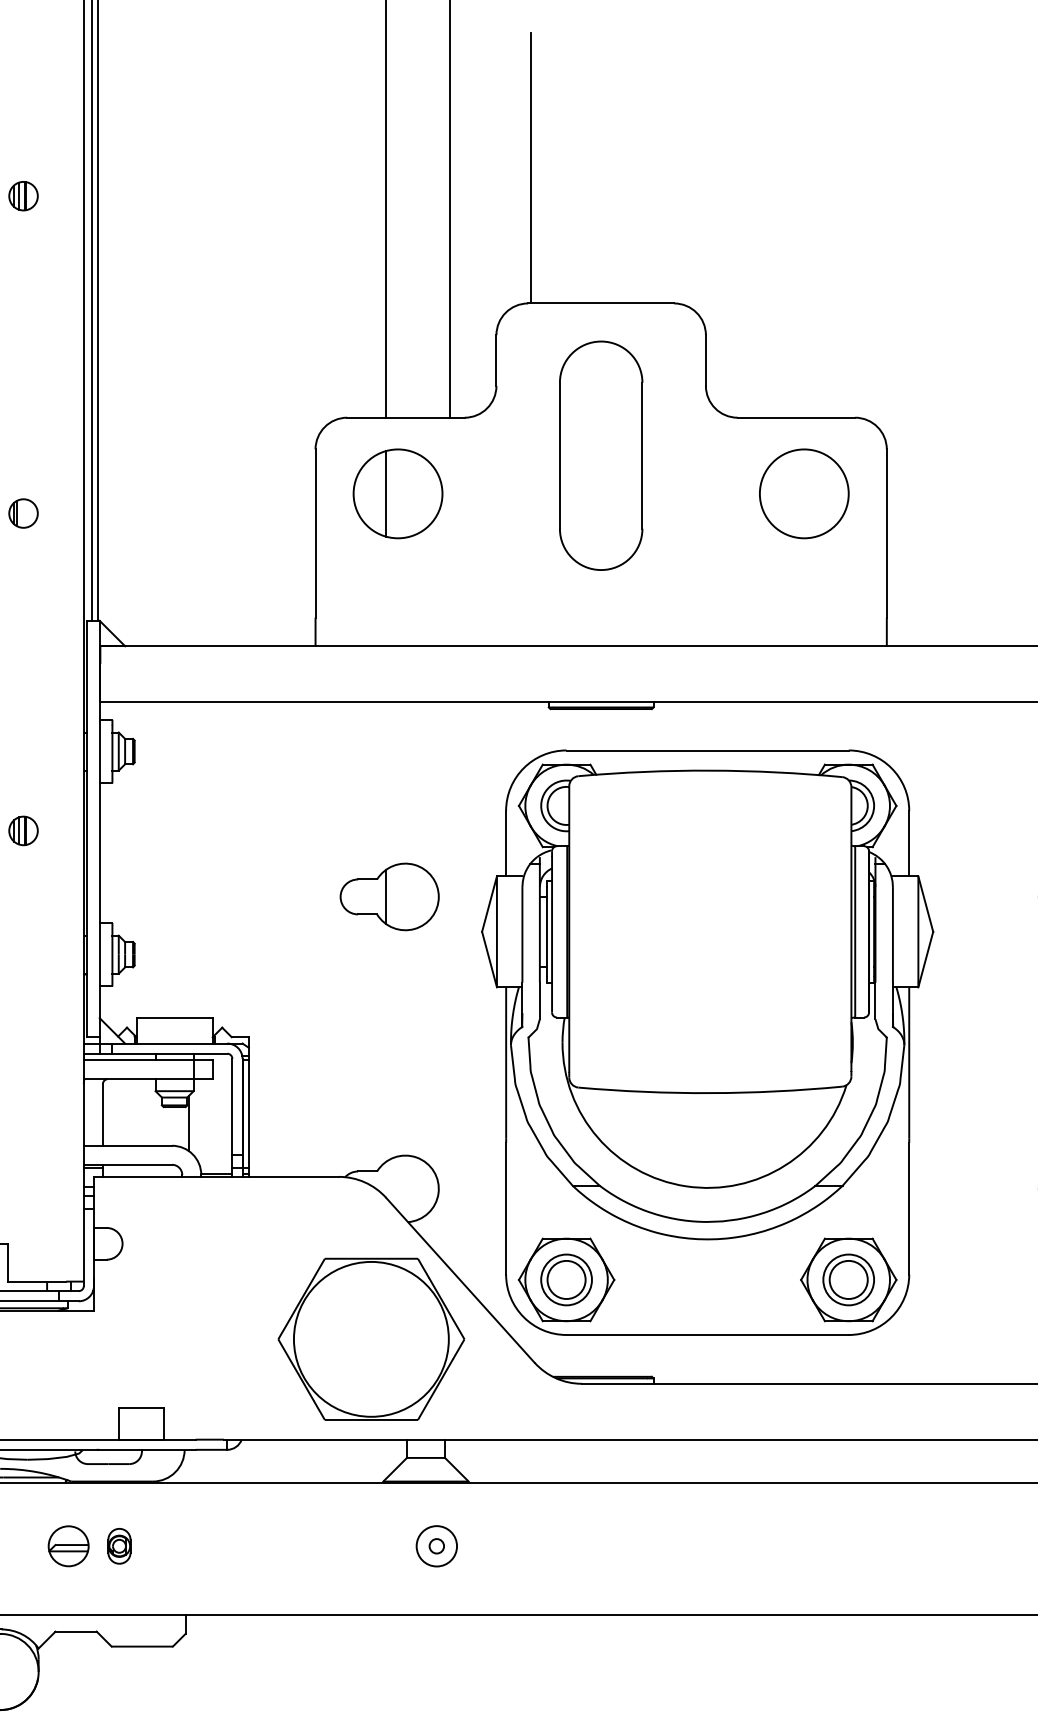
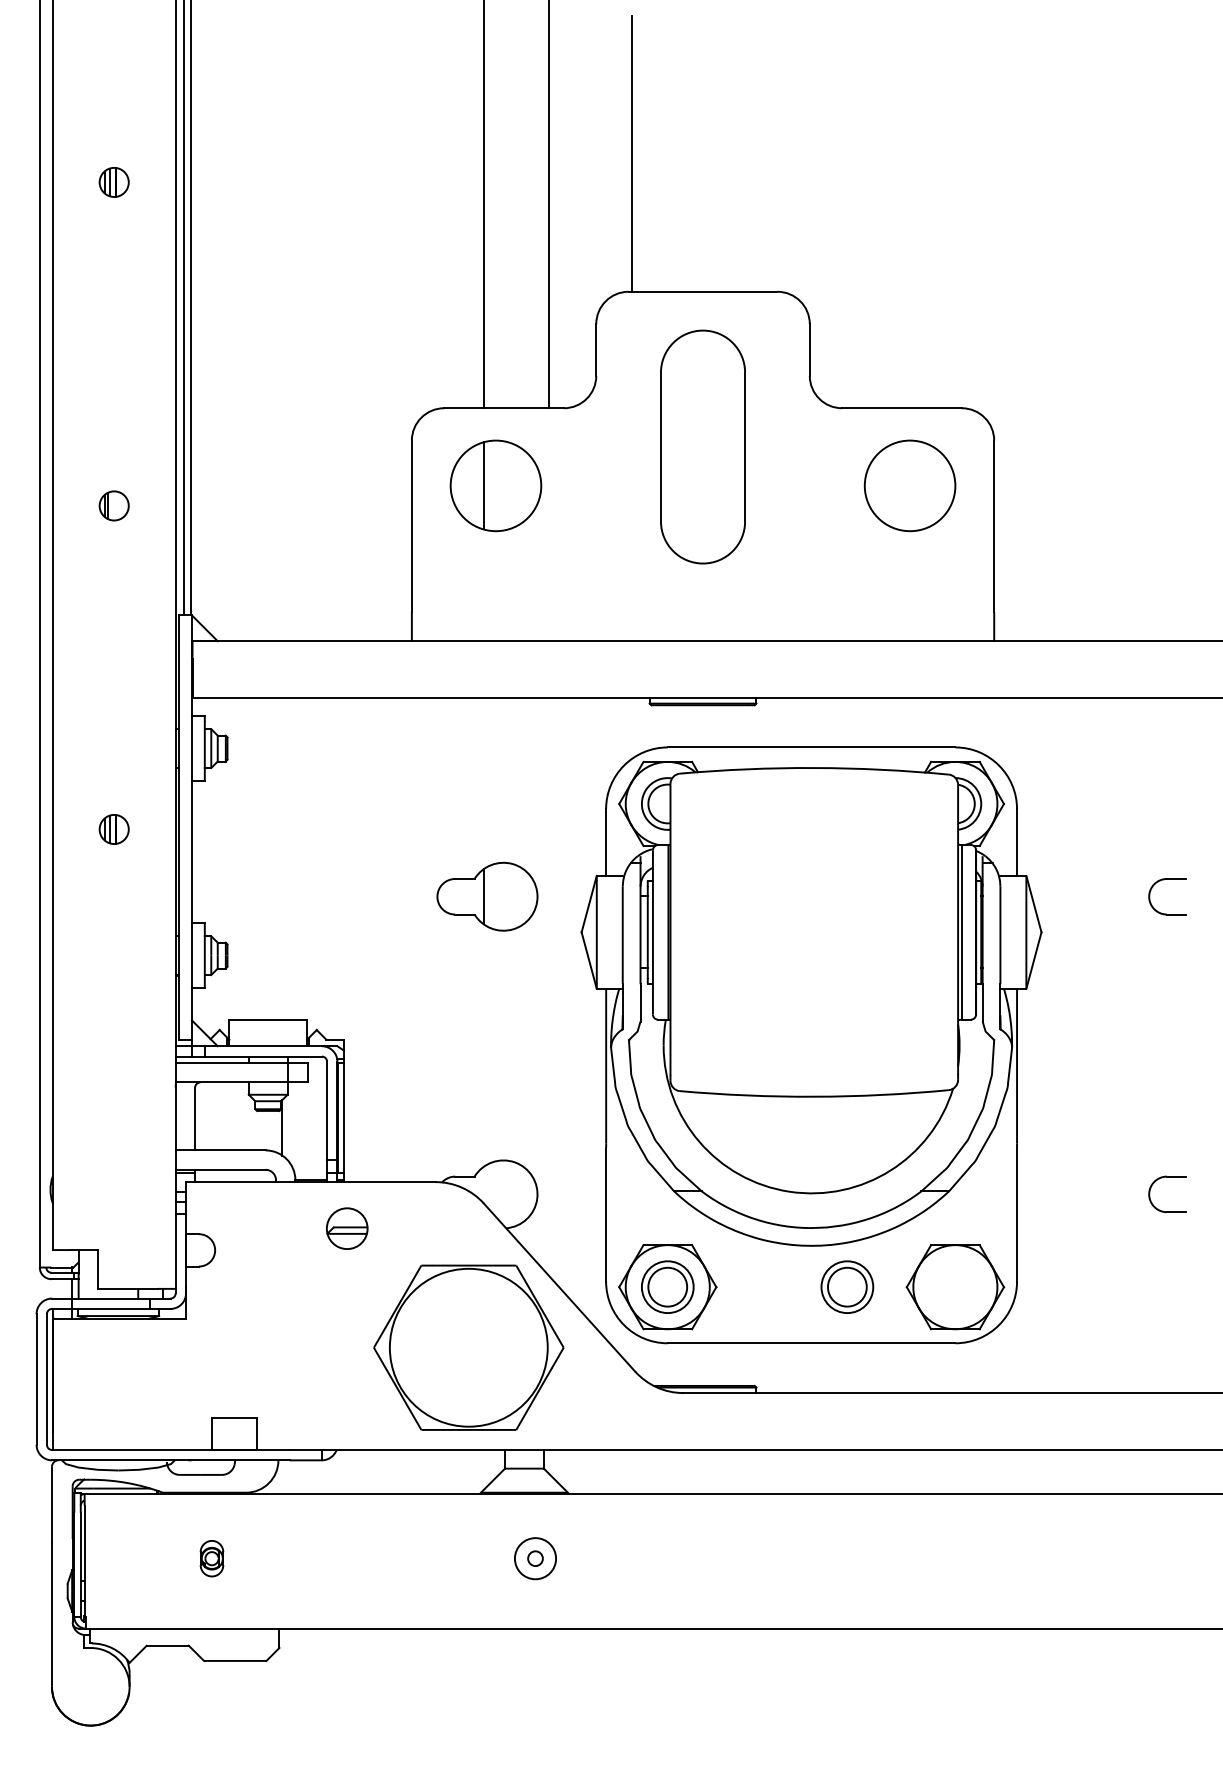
part: (848, 1279) -> (847, 1286), moved
part: (68, 1546) -> (347, 1228), moved

